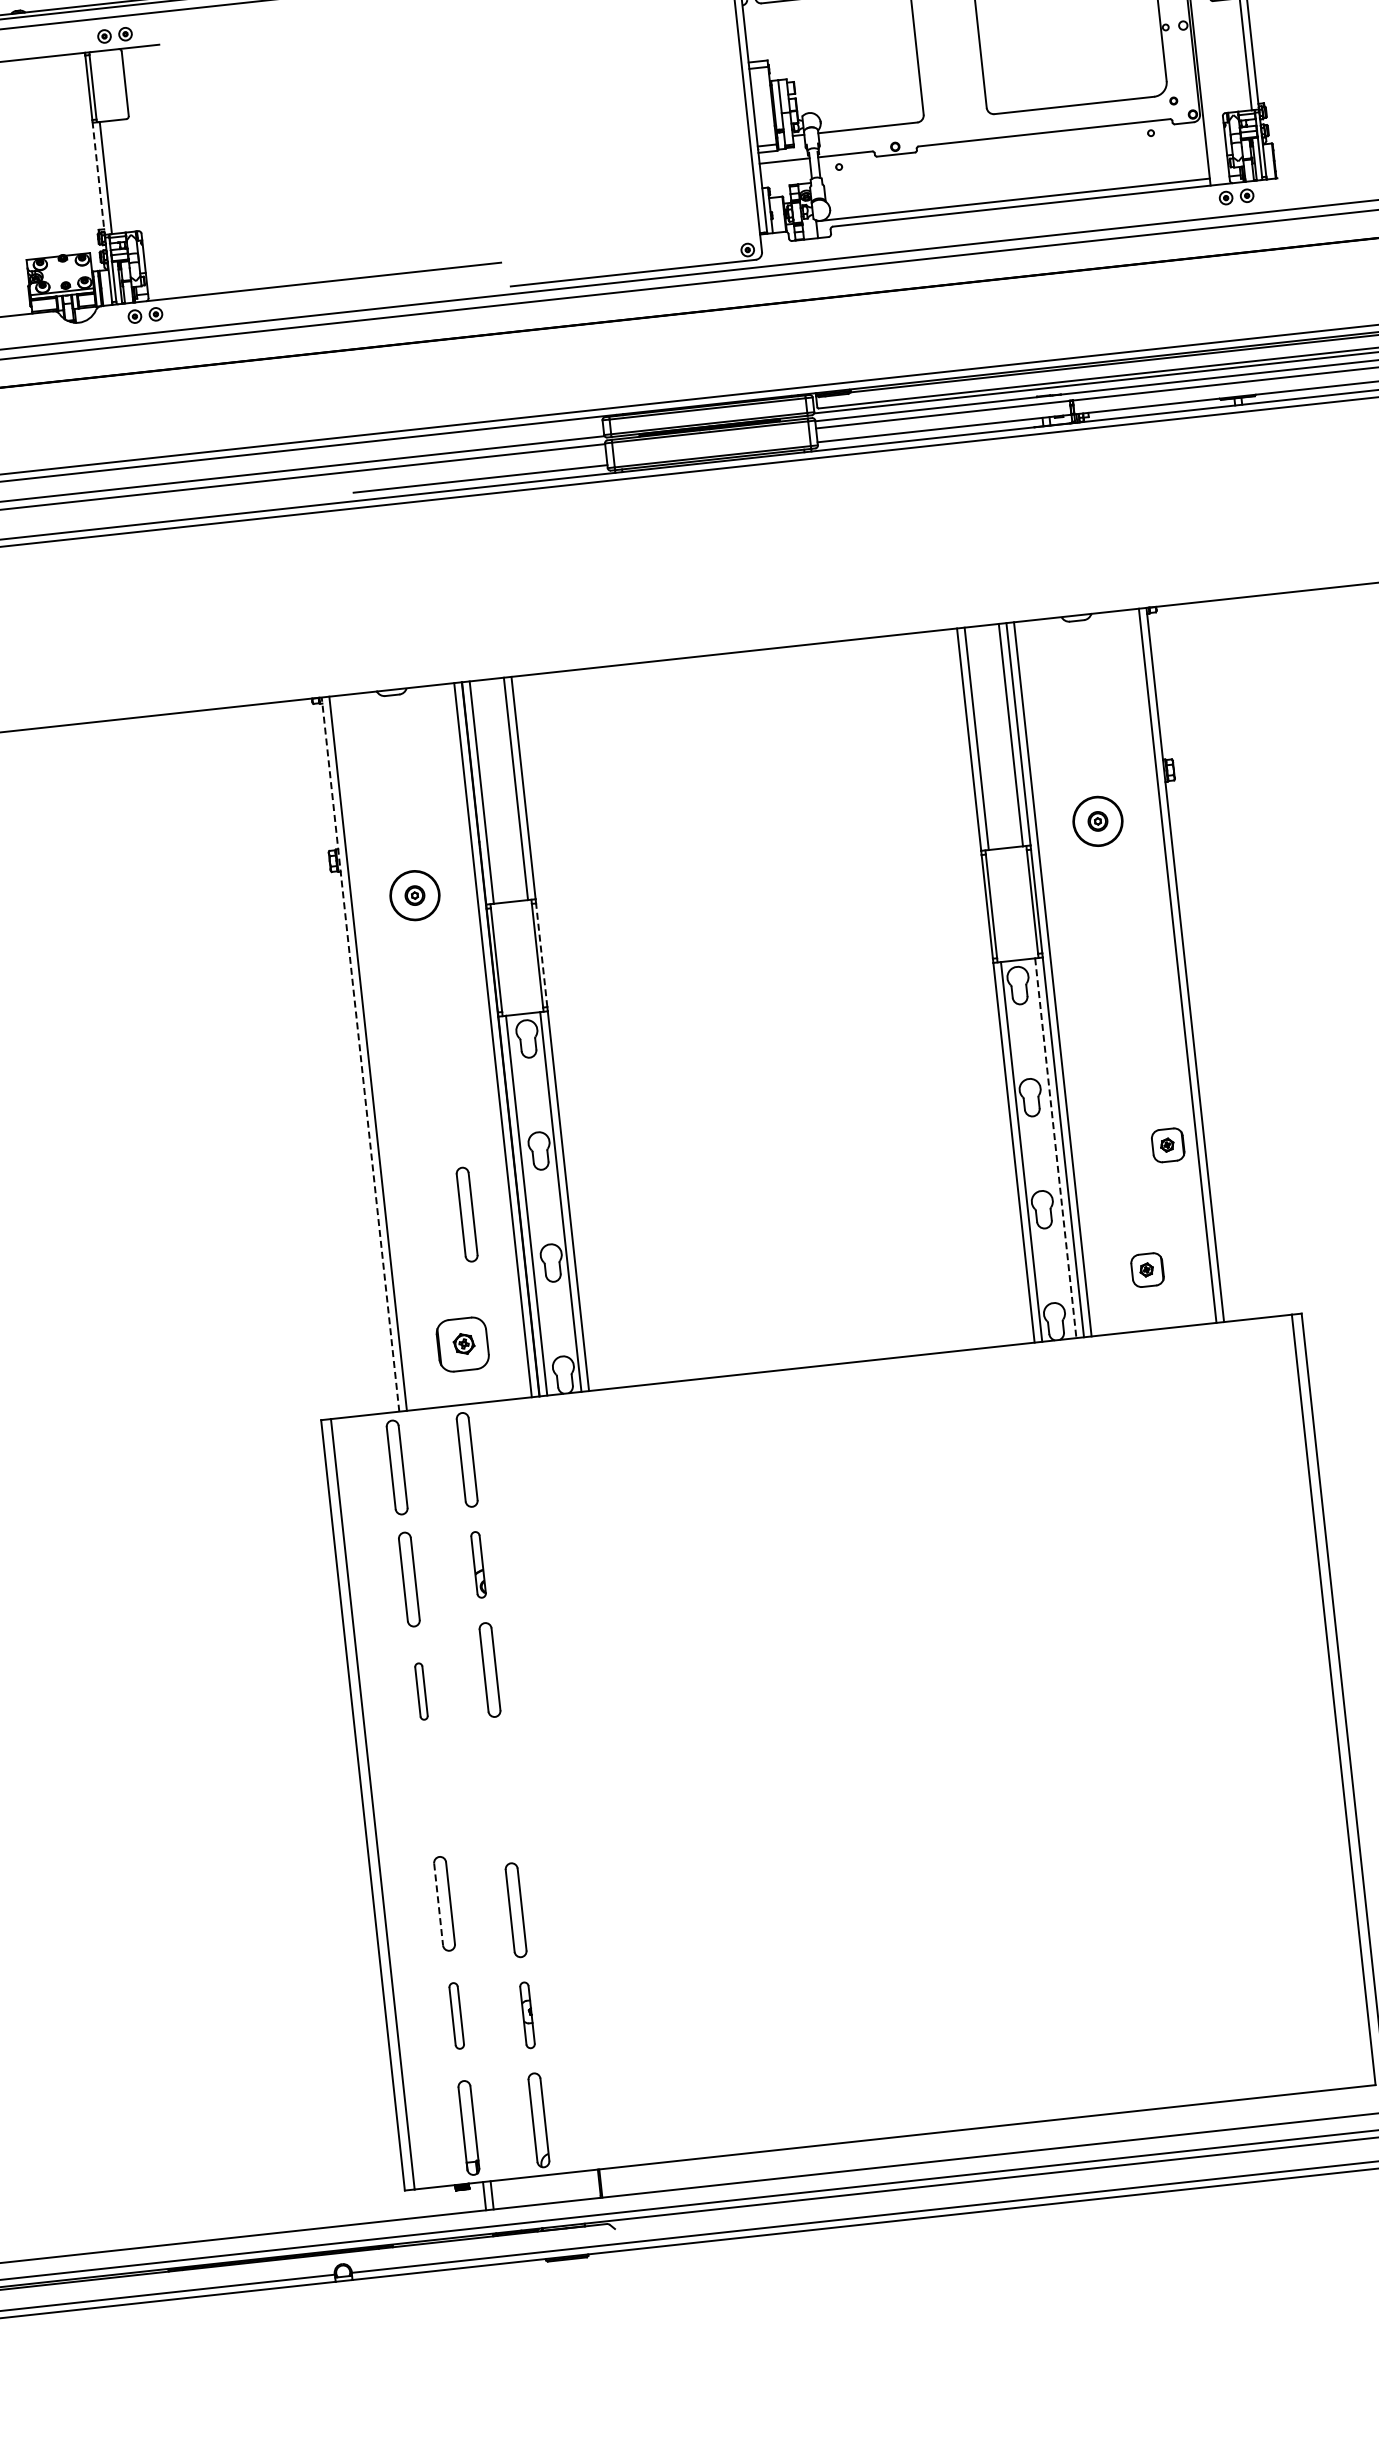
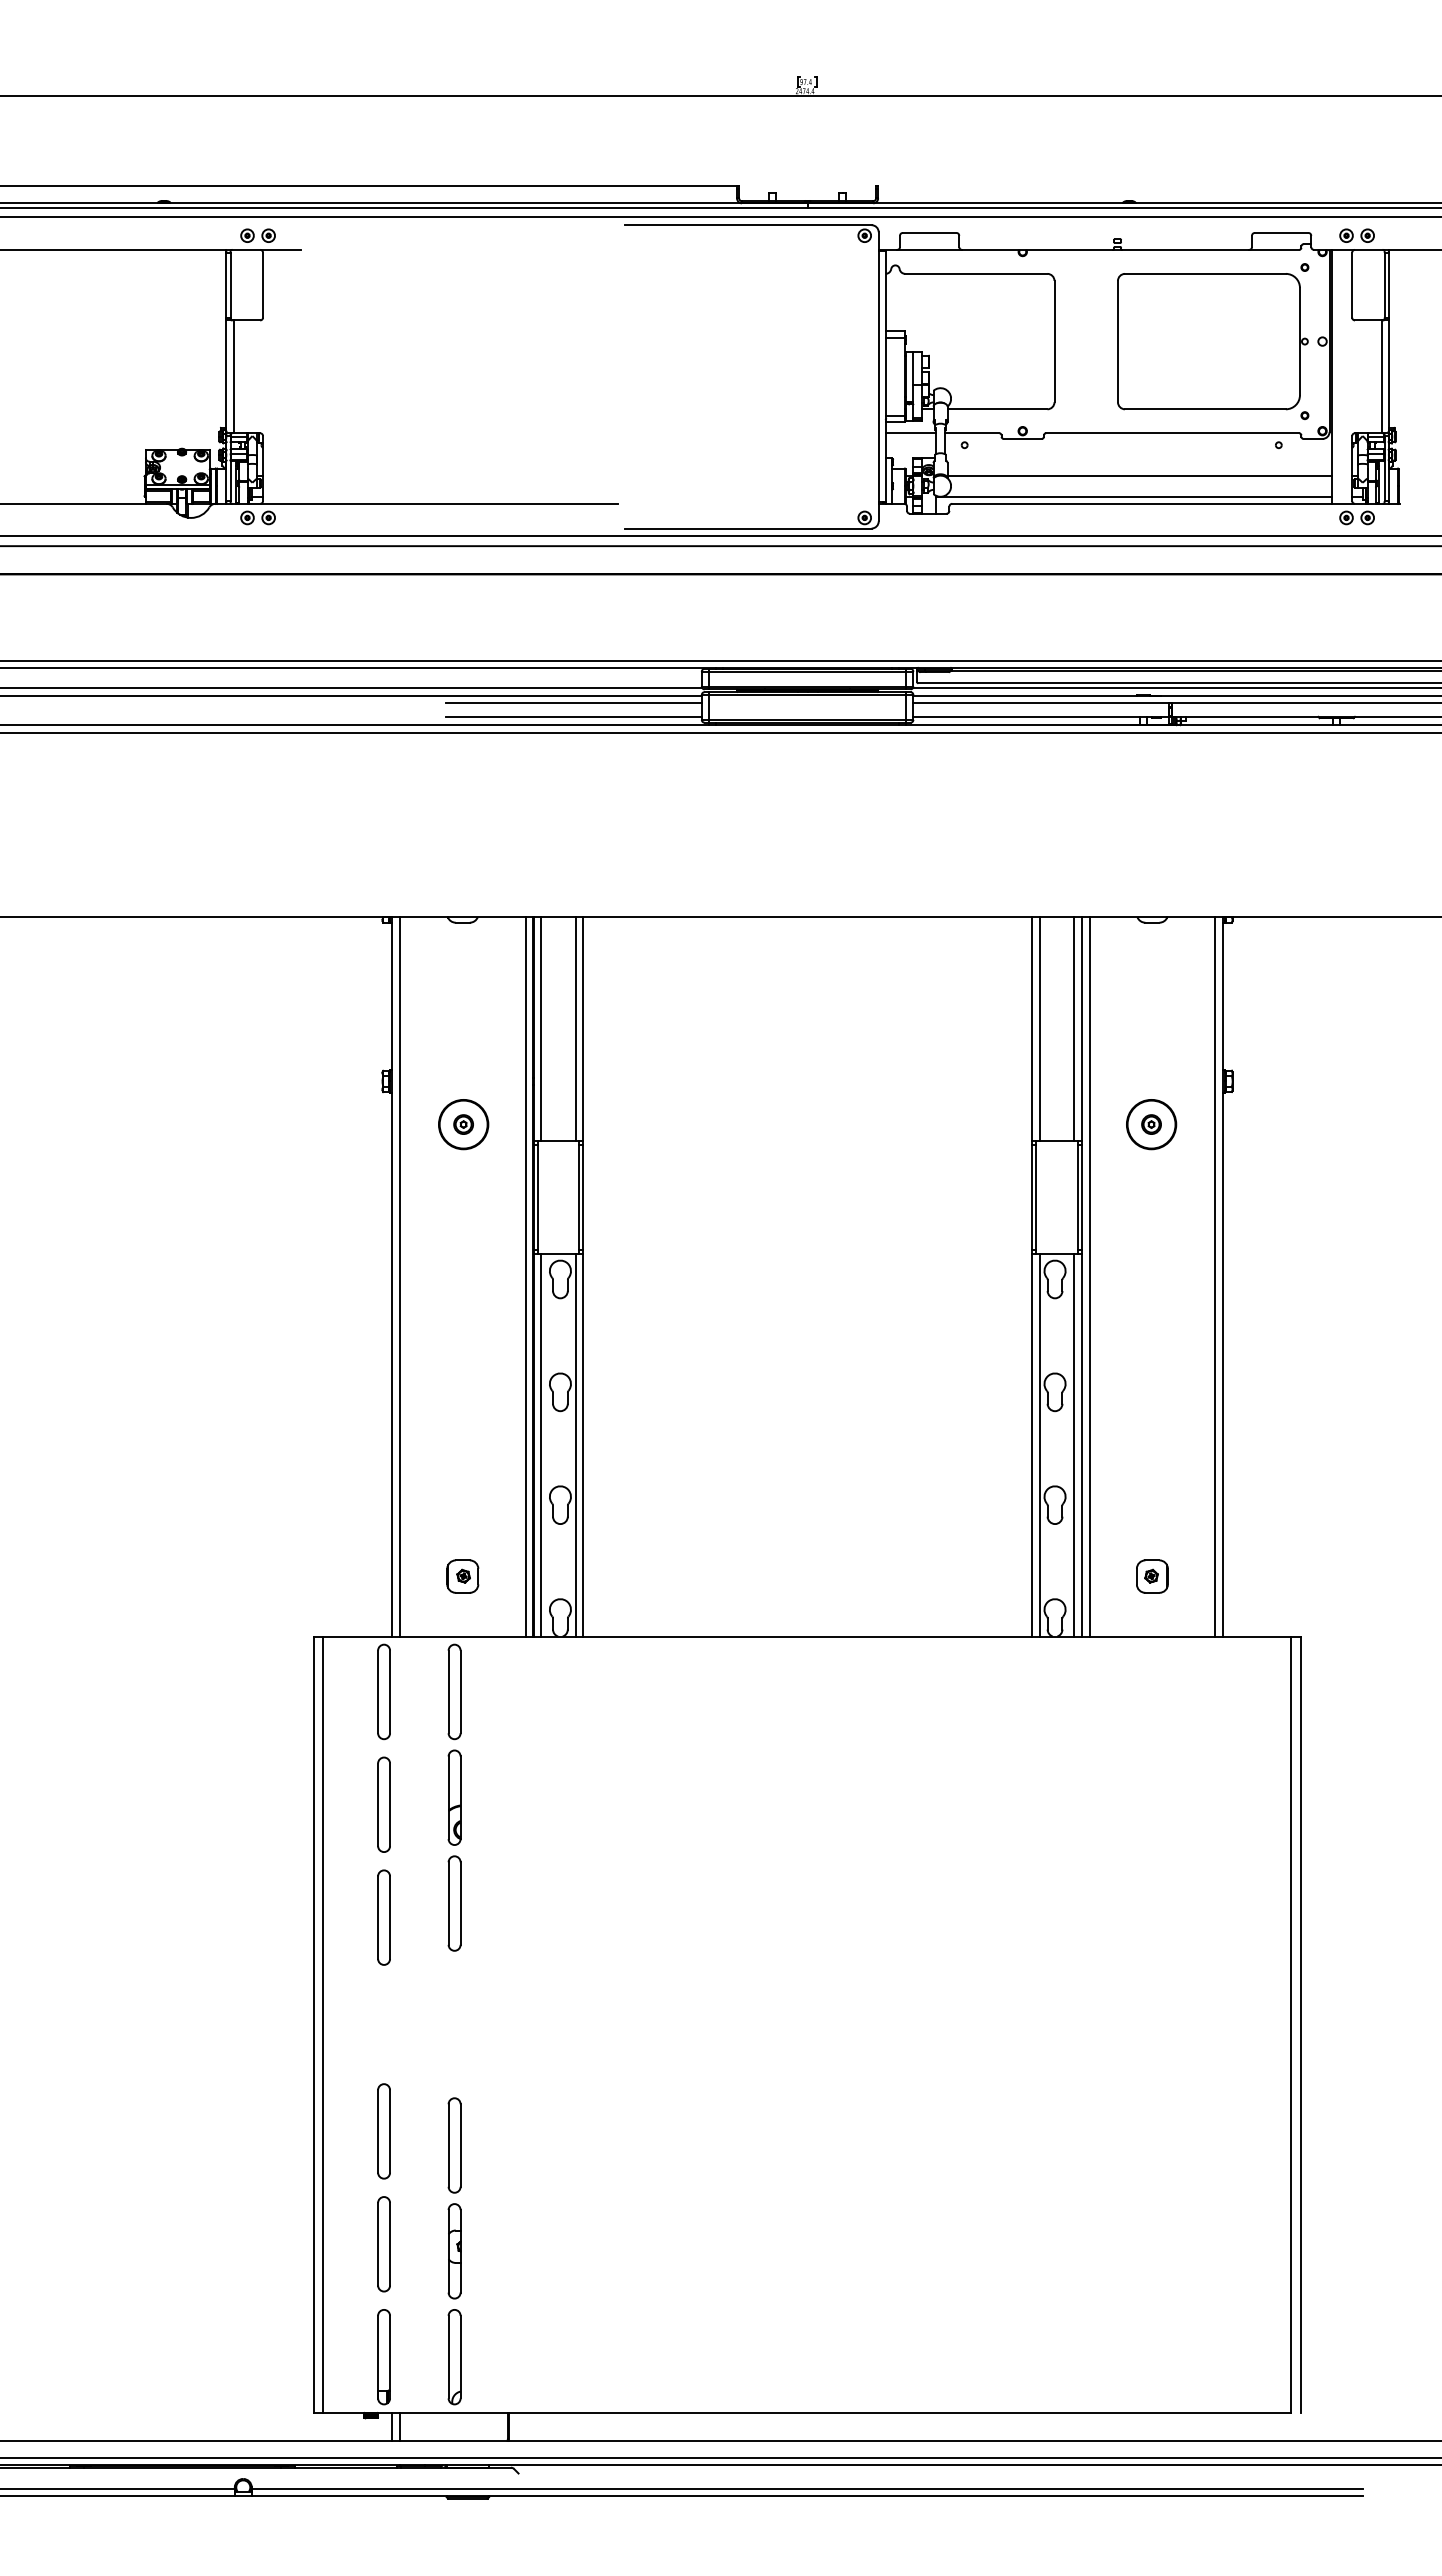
line: (98, 178) -> (226, 376), dashed -> solid
line: (1016, 178) -> (1139, 475), added
line: (478, 464) -> (573, 702), added
line: (541, 955) -> (583, 1197), dashed -> solid
line: (360, 1054) -> (392, 1276), dashed -> solid
part: (1168, 1145) -> (1186, 1454), removed
line: (1056, 1148) -> (1074, 1445), dashed -> solid
part: (466, 1214) -> (480, 1447), removed
part: (462, 1344) -> (462, 1576), size x0.62
part: (478, 1564) -> (454, 1797), size x1.43
part: (420, 1691) -> (383, 1917), size x1.67
line: (439, 1904) -> (378, 2131), dashed -> solid
part: (527, 2015) -> (454, 2251), size x1.43
part: (456, 2016) -> (383, 2244), size x1.43

